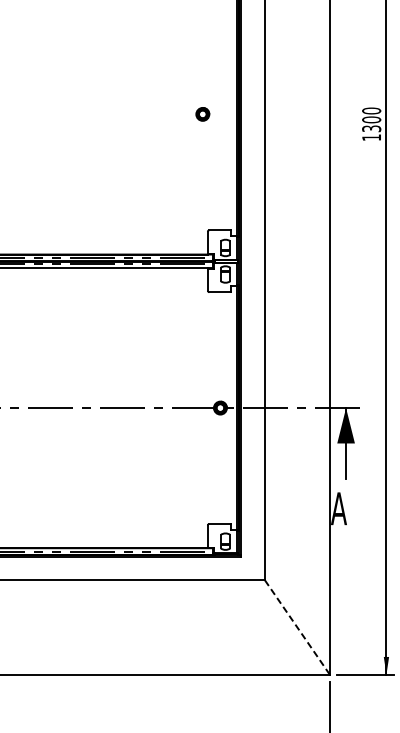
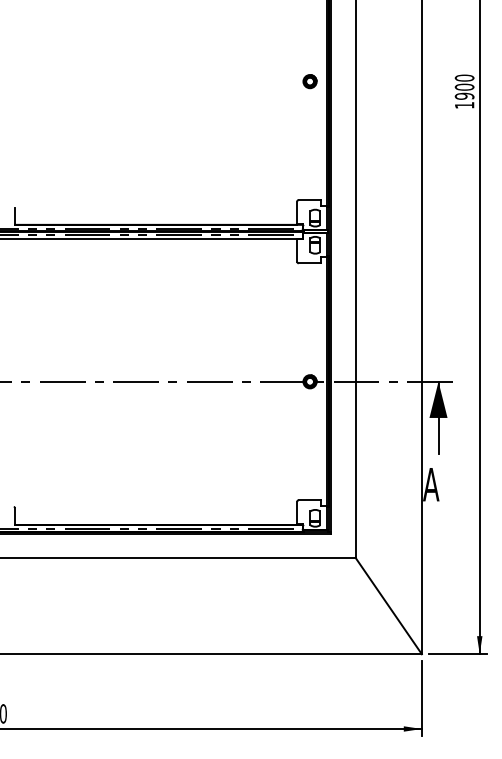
part: (202, 114) -> (309, 81), moved
text: (371, 127) -> (464, 95), 1300 -> 1900
line: (297, 627) -> (388, 606), dashed -> solid

